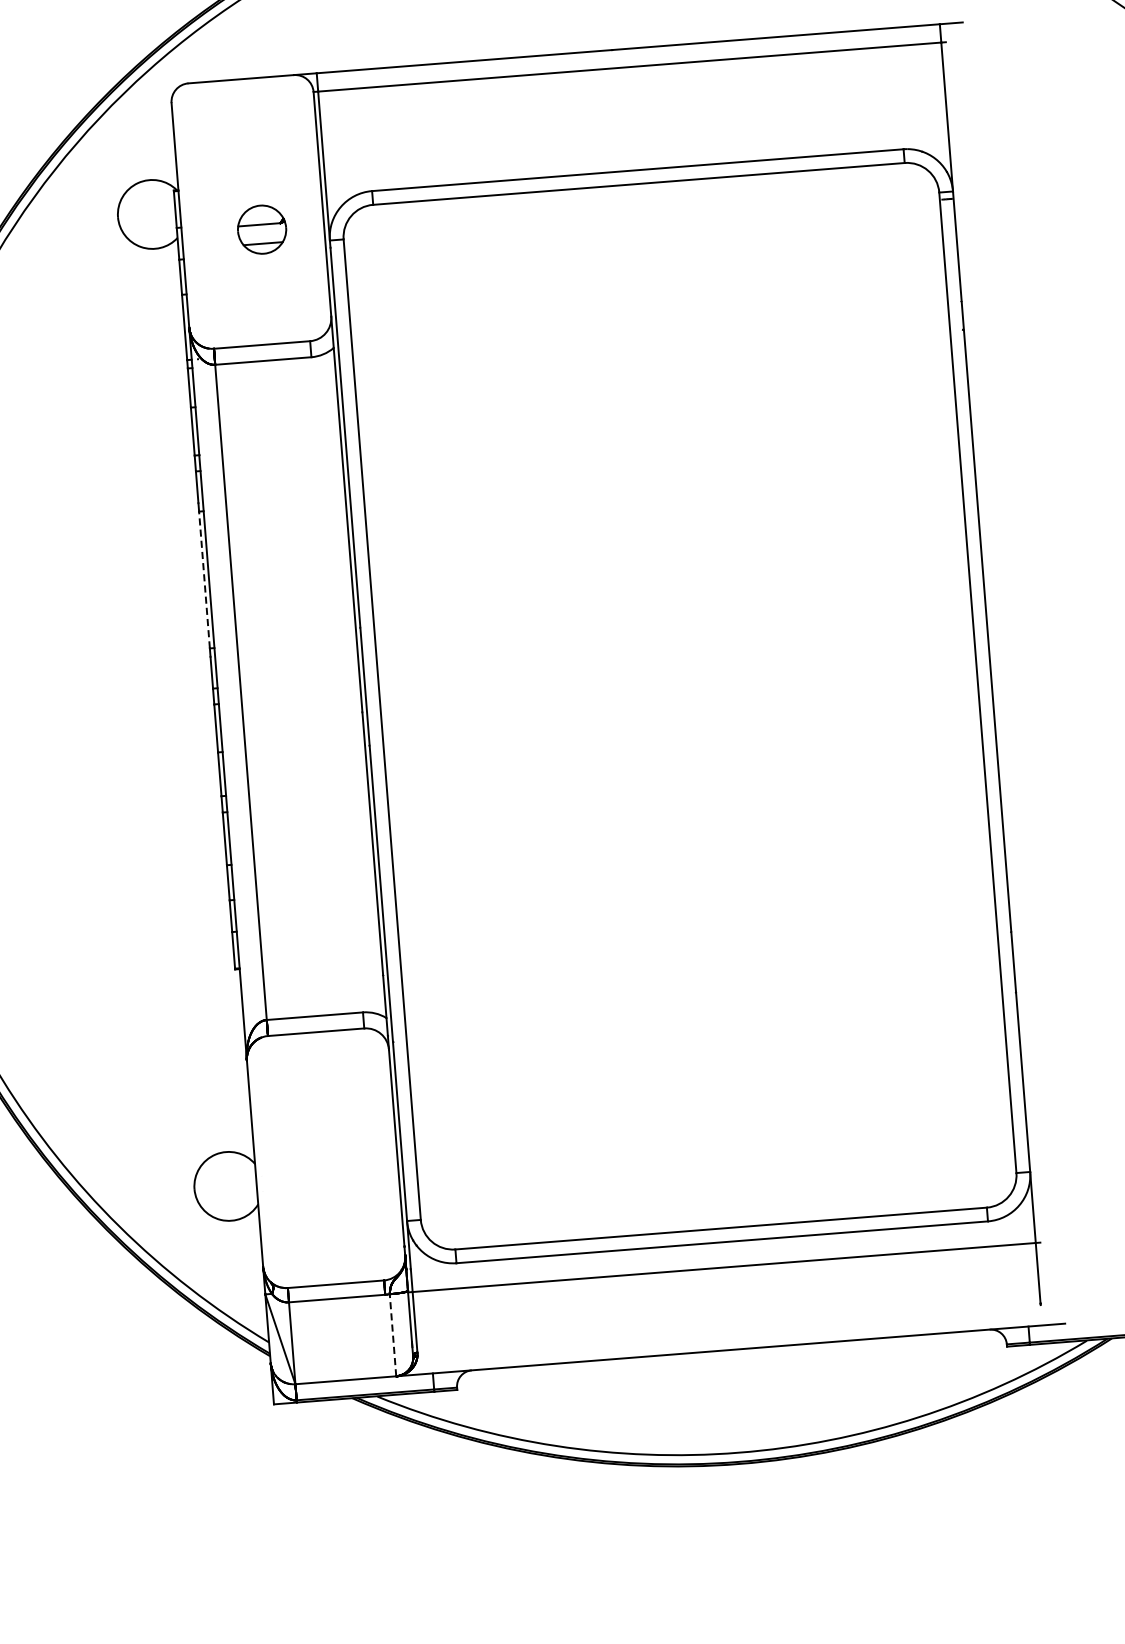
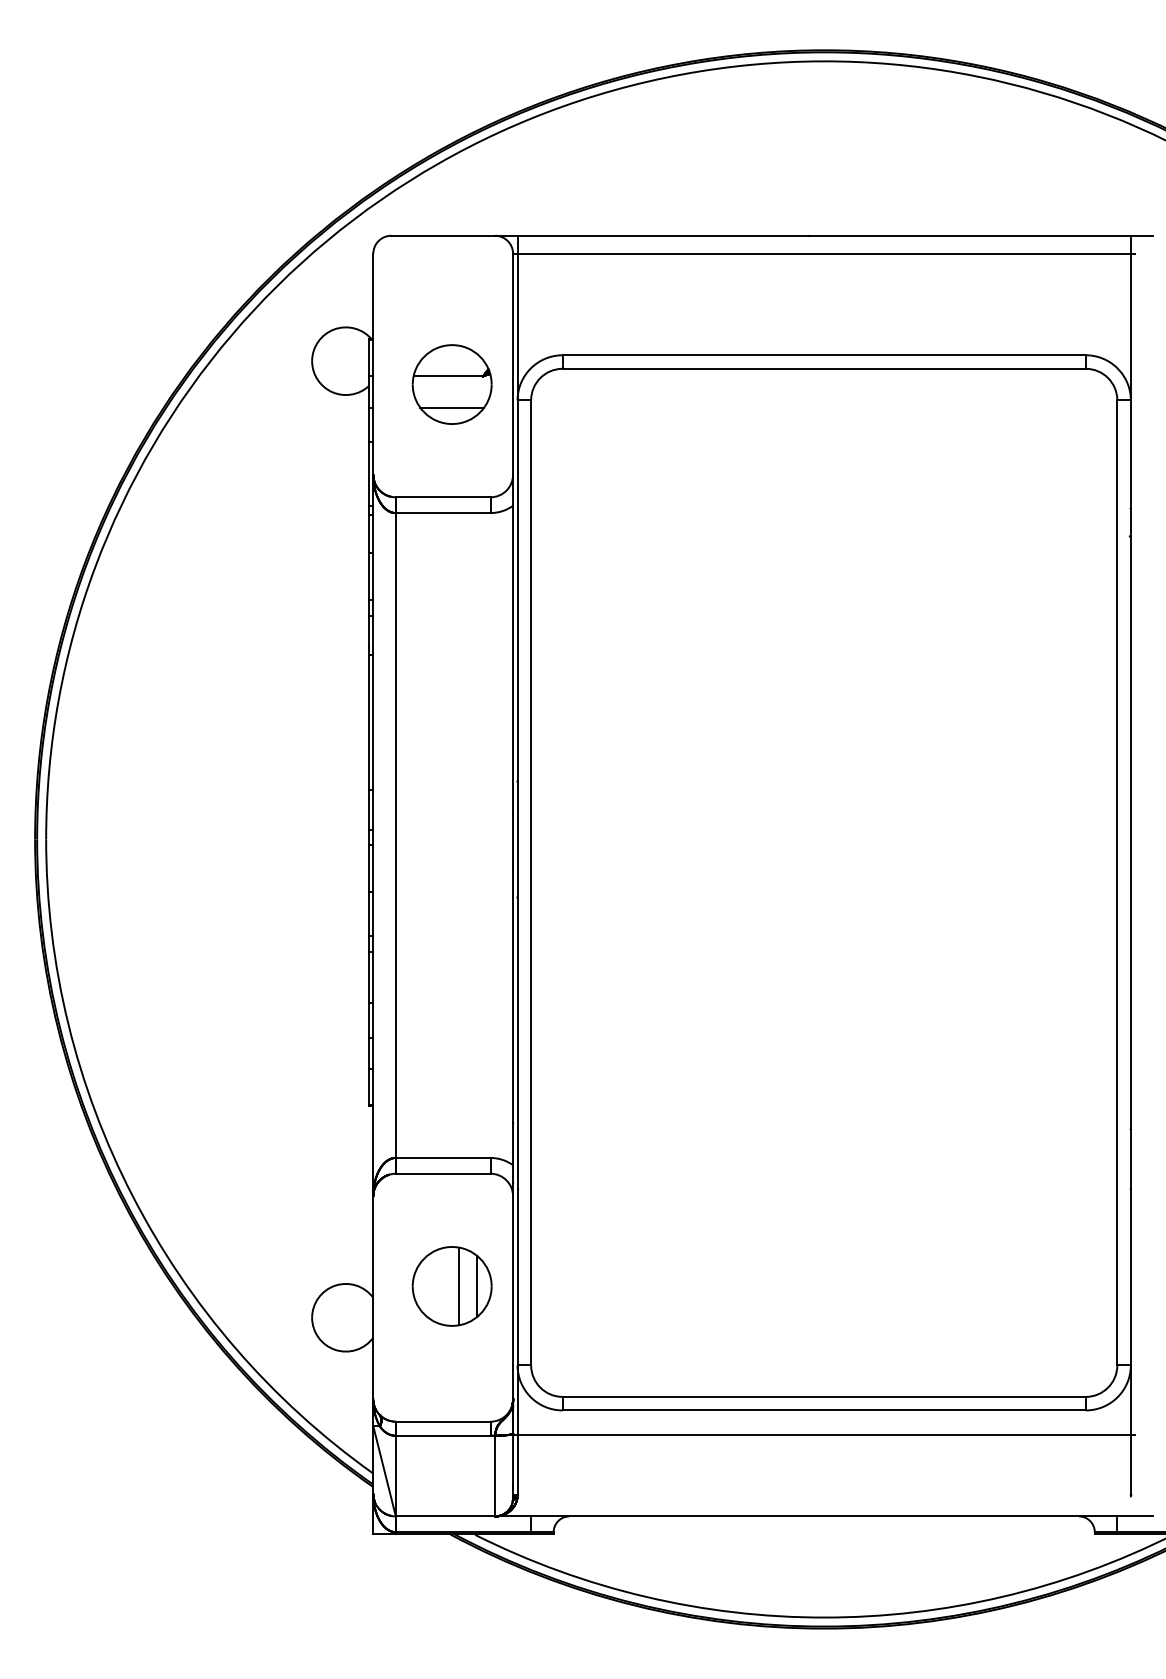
part: (261, 229) -> (451, 384), size x1.67
line: (204, 579) -> (368, 722), dashed -> solid
part: (333, 1146) -> (451, 1286), added
line: (393, 1334) -> (495, 1475), dashed -> solid

